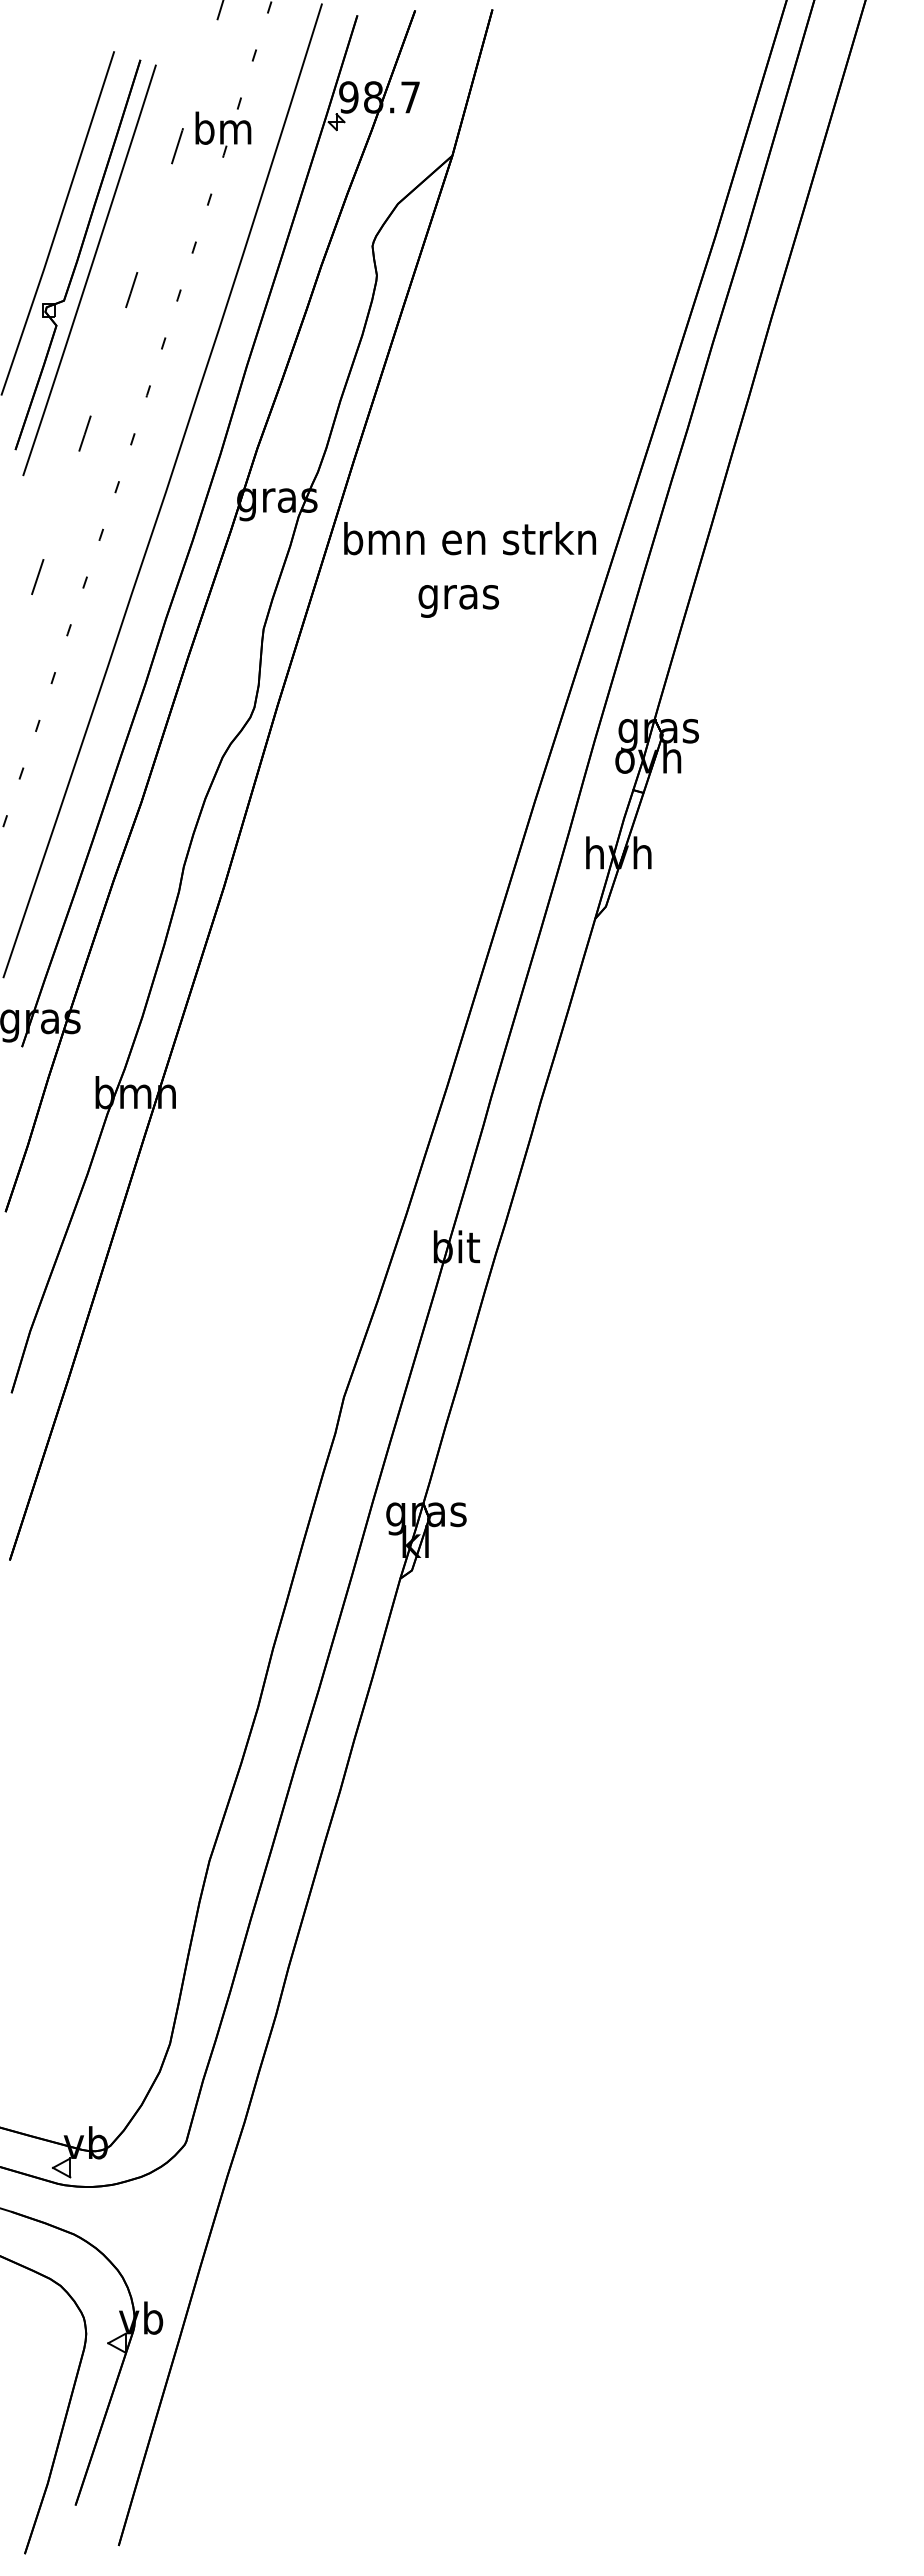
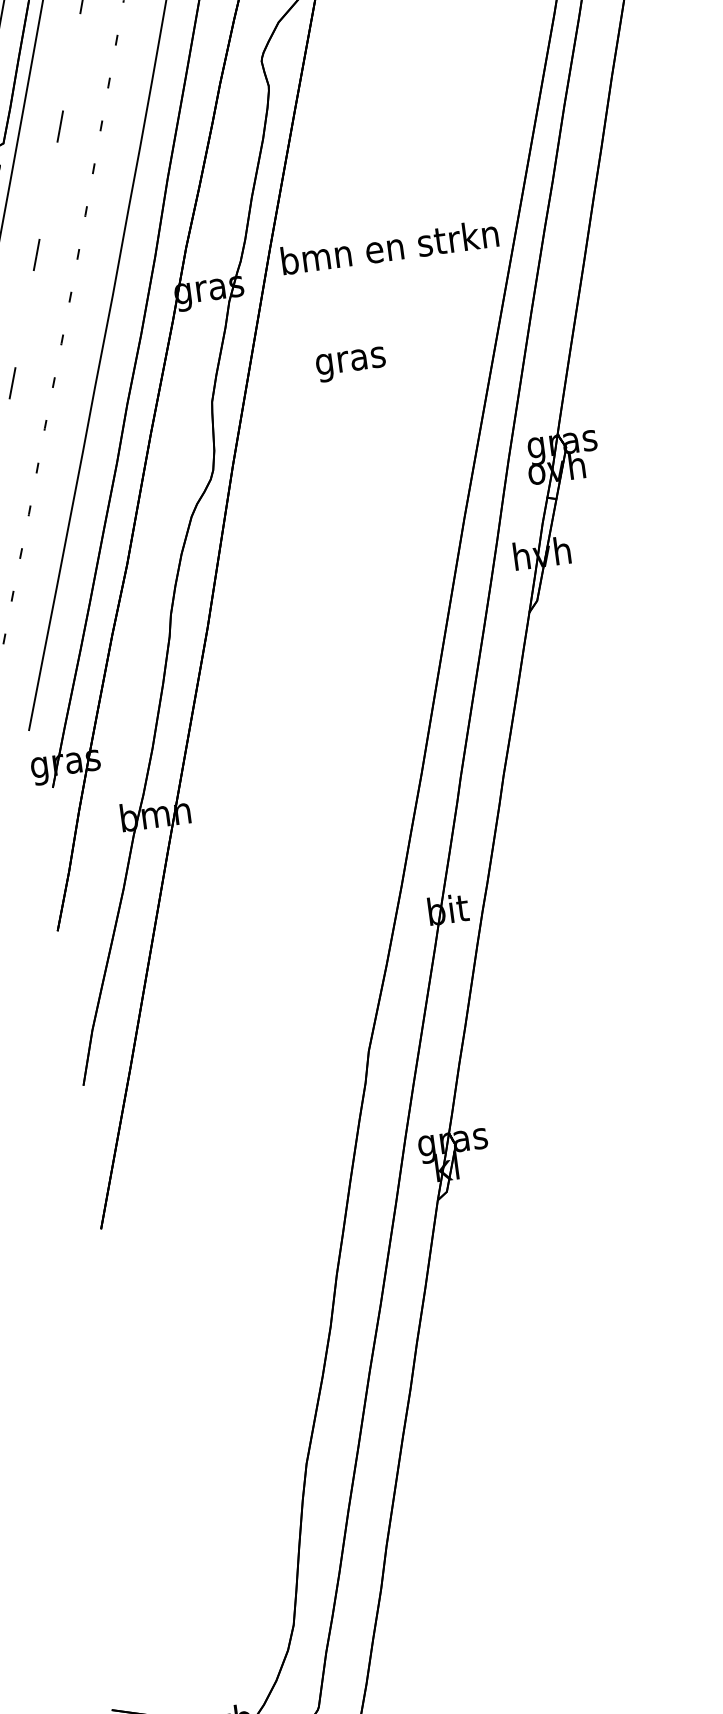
text: (469, 538) -> (389, 247), moved
text: (458, 601) -> (350, 364), moved

